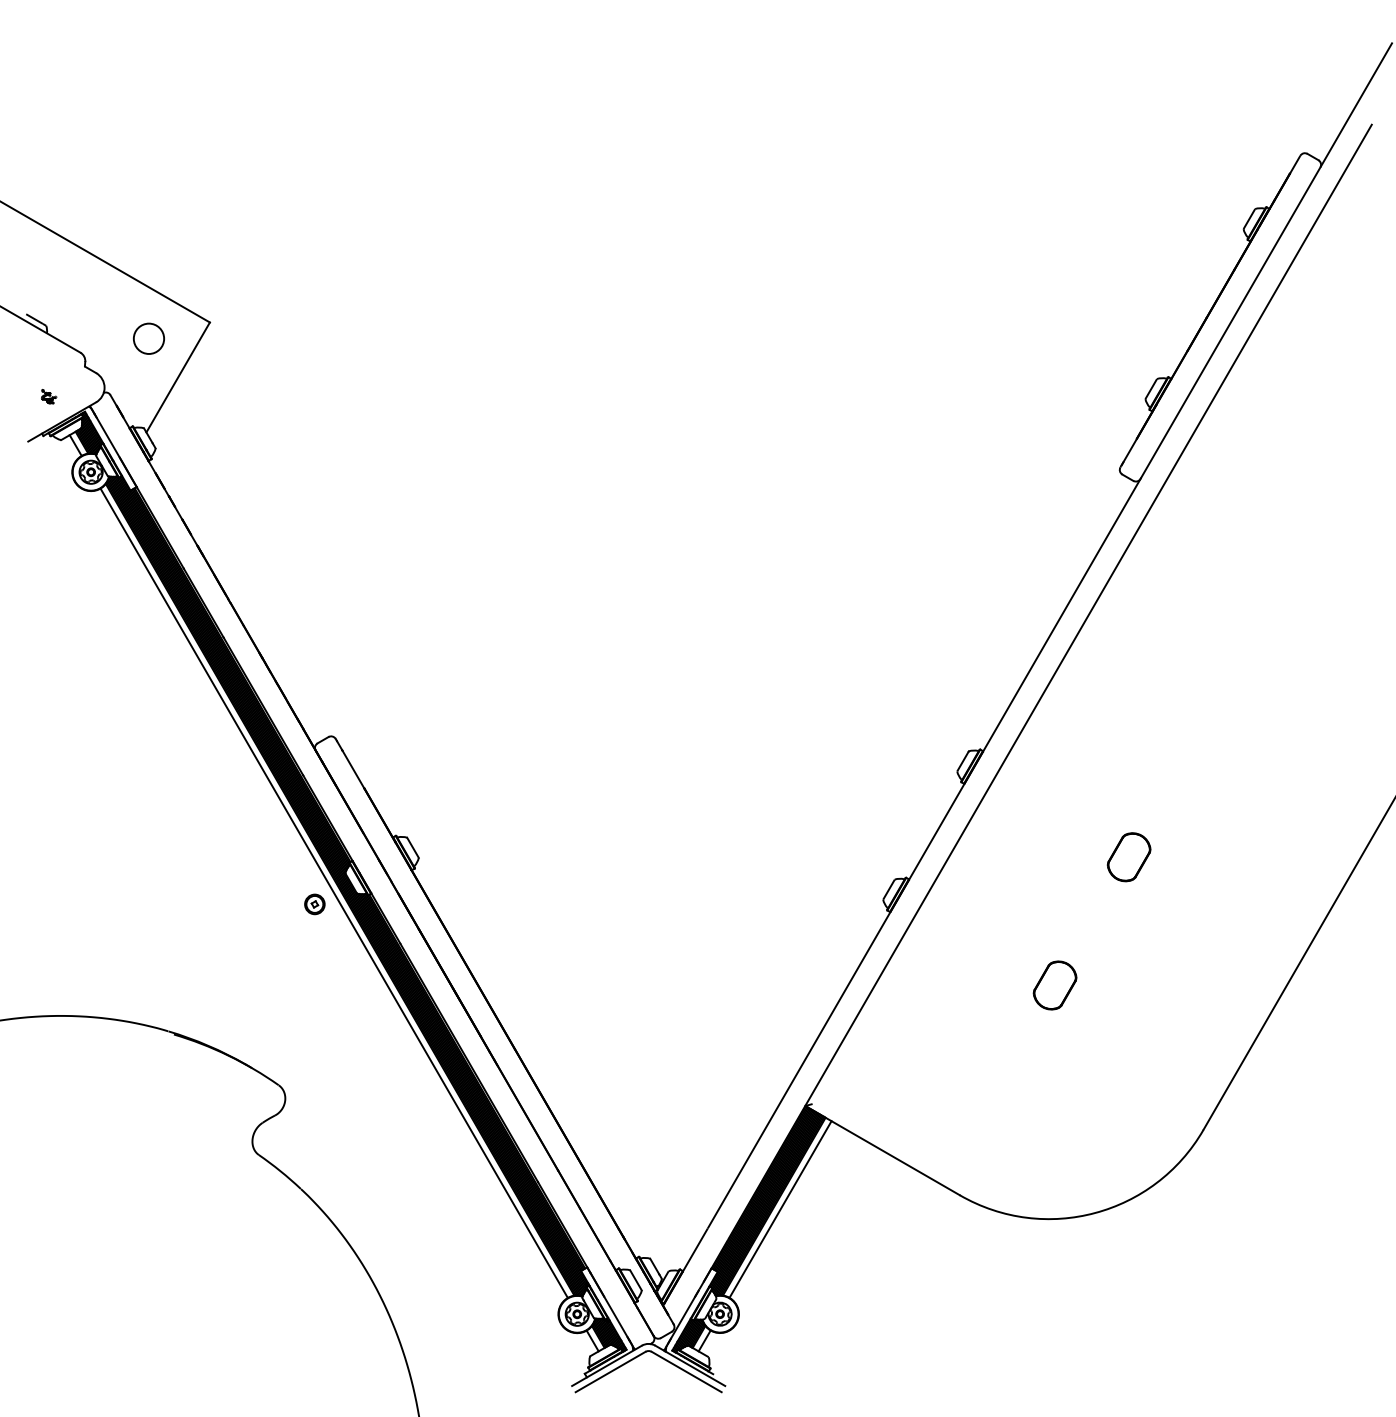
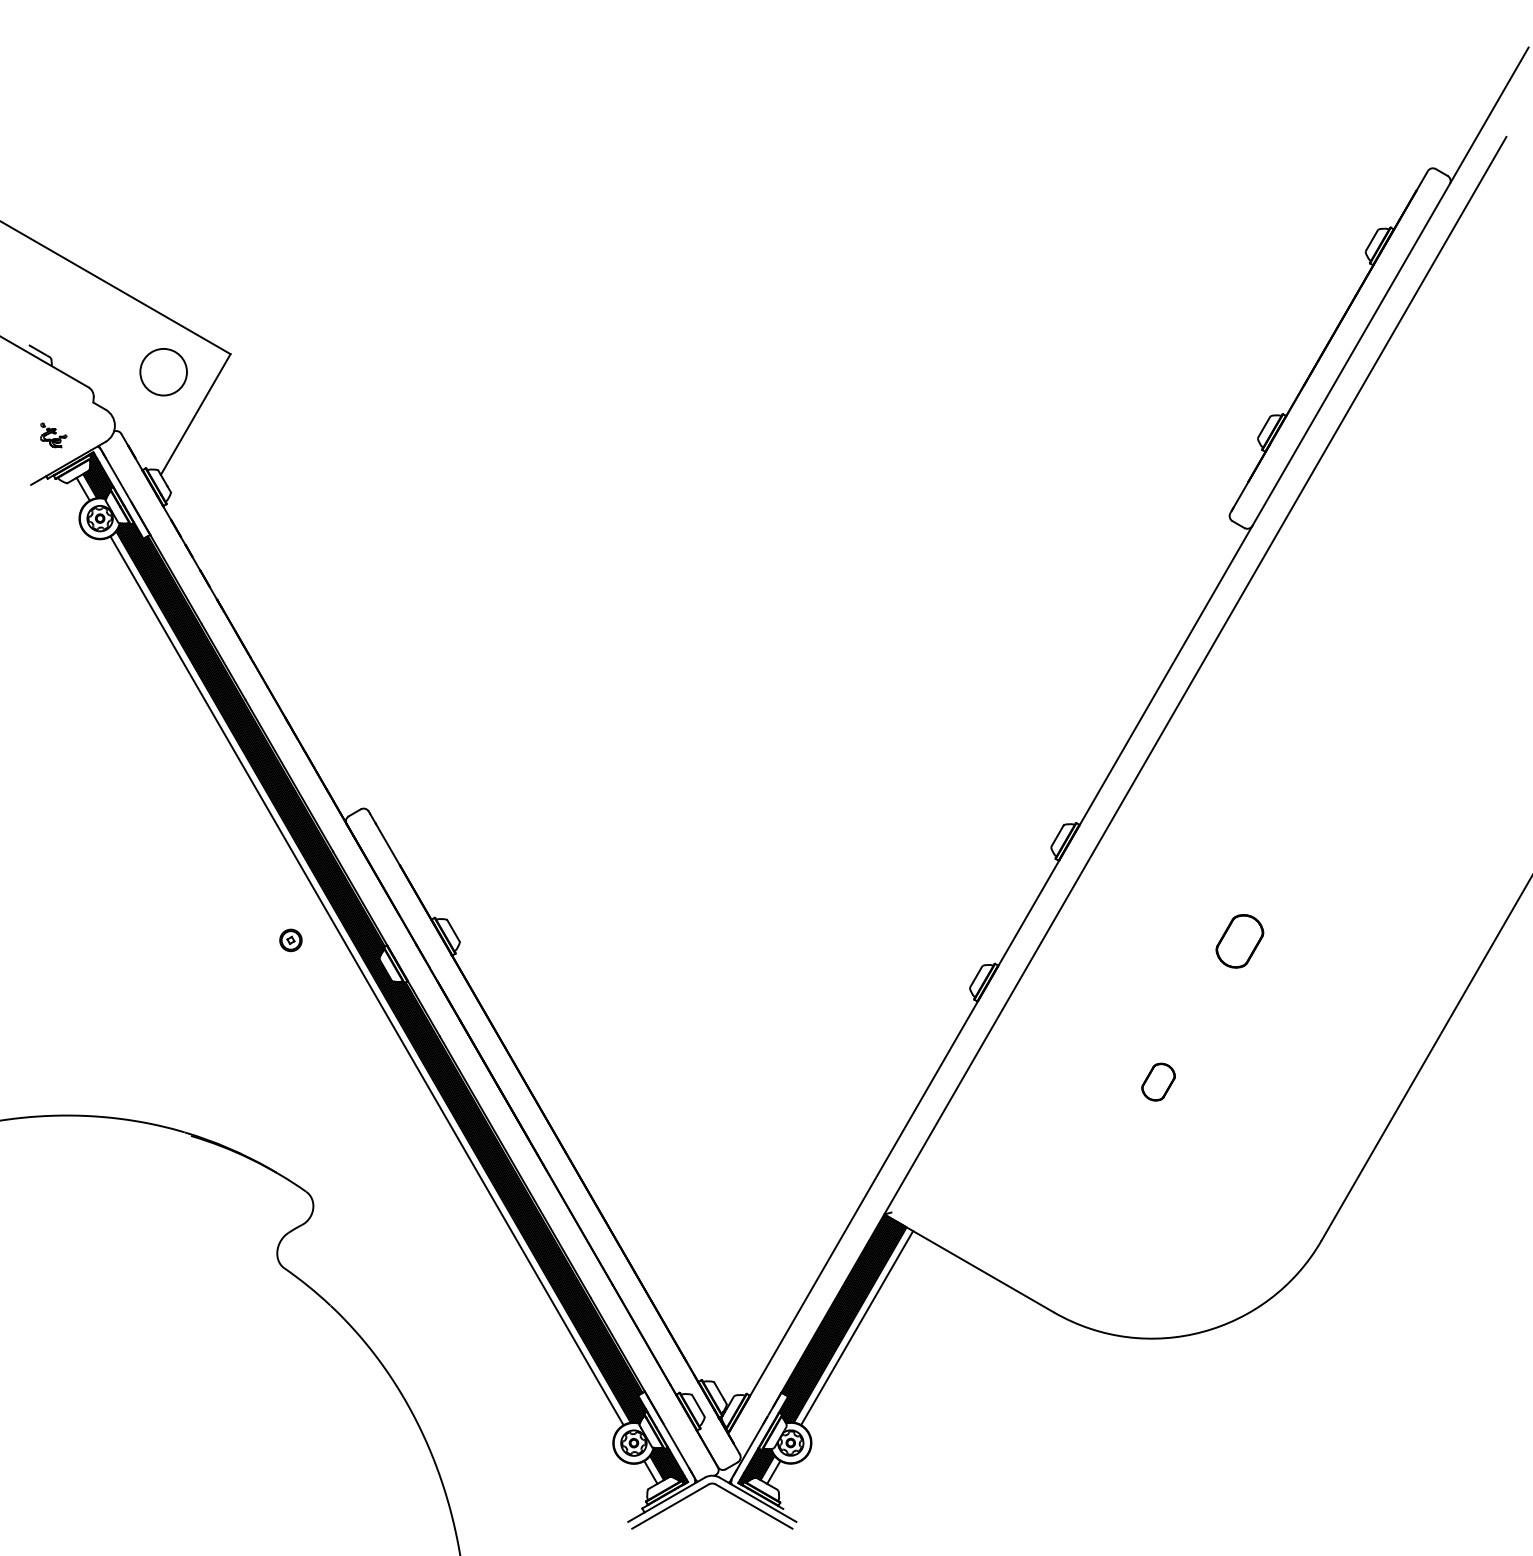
circle: (148, 338) -> (163, 371), size x1.4
part: (49, 396) -> (54, 435), size x1.6
part: (314, 904) -> (290, 940), moved
part: (1054, 985) -> (1157, 1082), size x0.7

